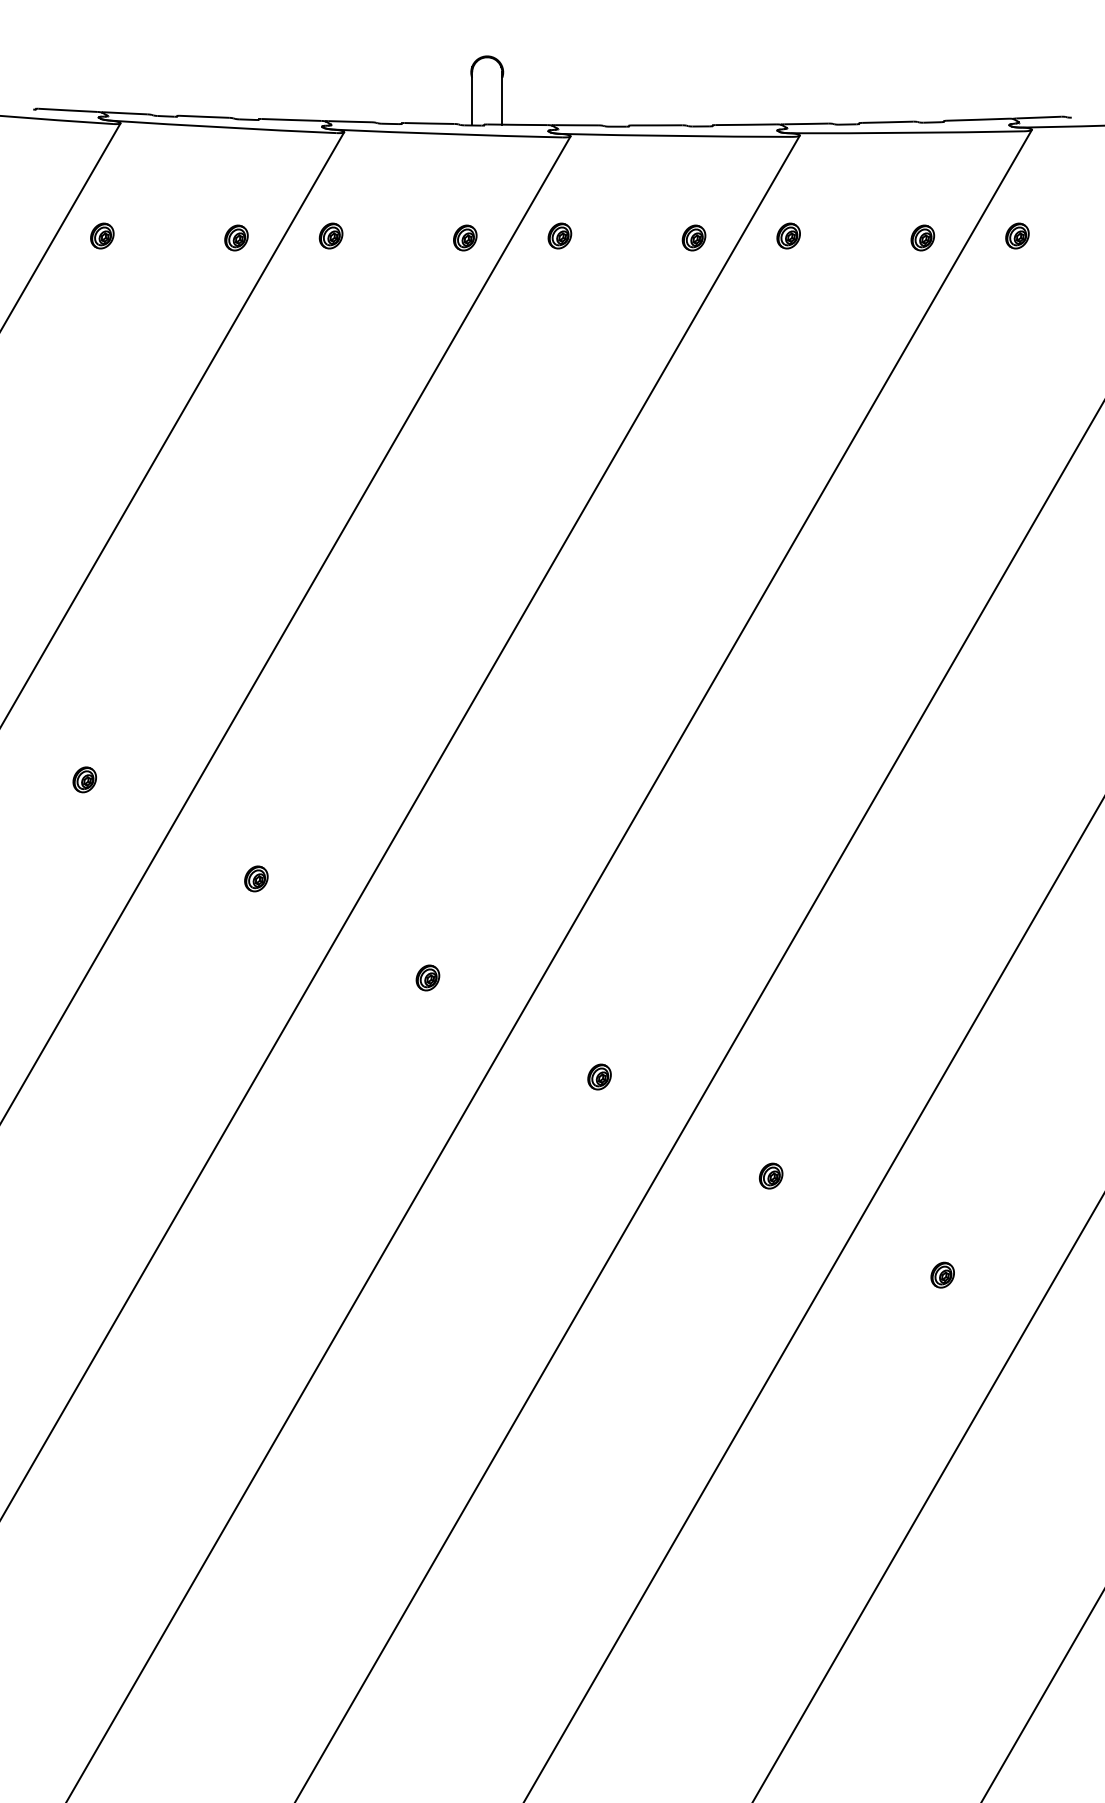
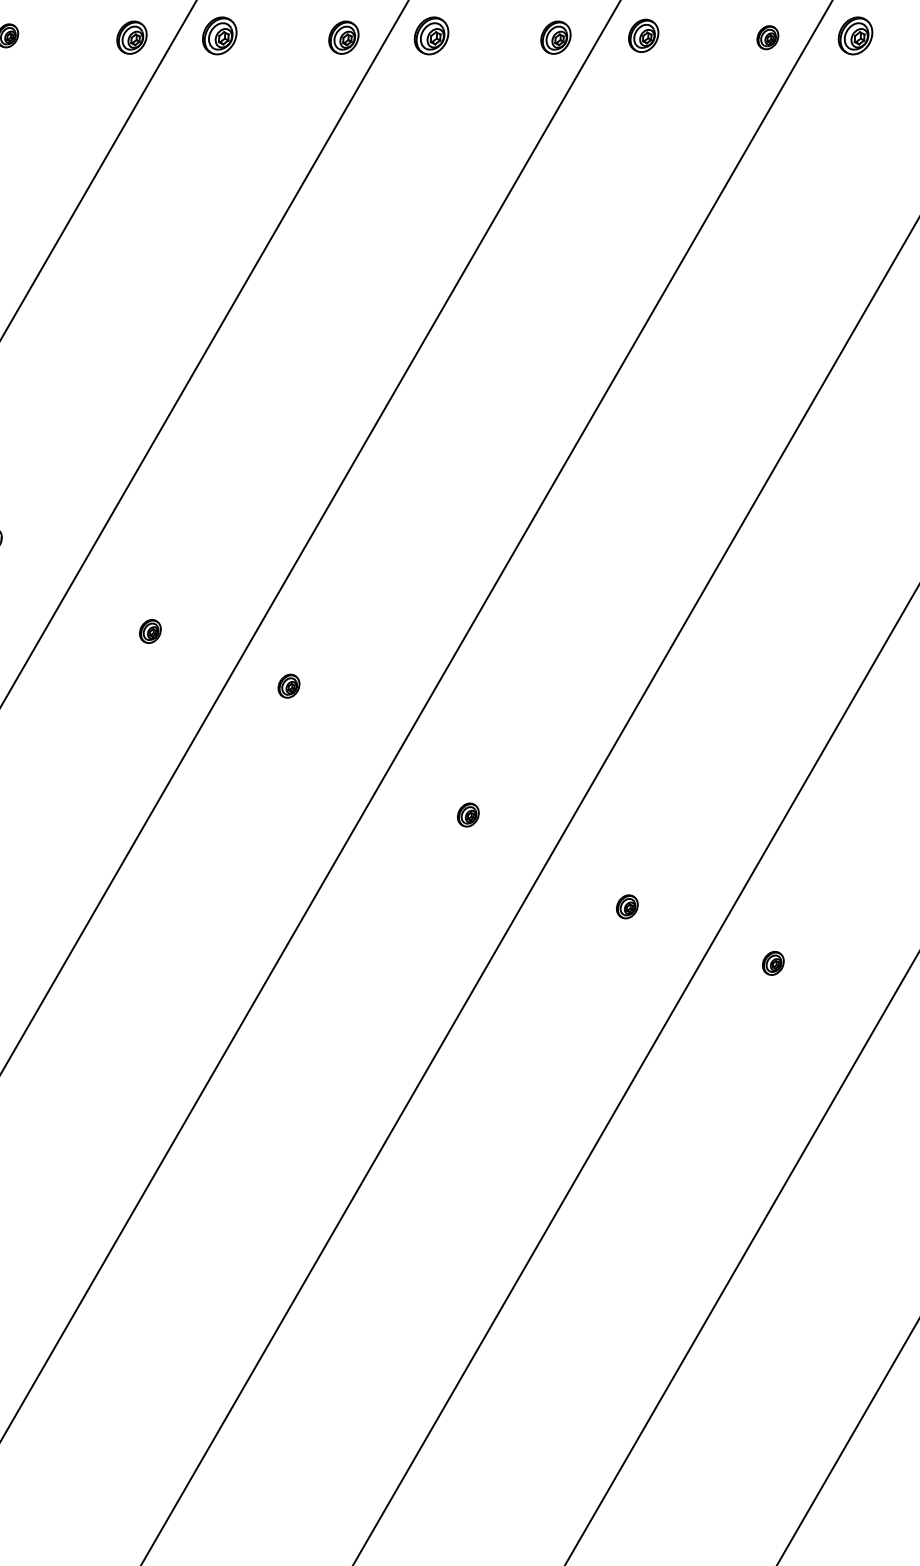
part: (330, 235) -> (219, 35), size x1.6
part: (559, 235) -> (431, 35), size x1.6
part: (788, 235) -> (643, 35), size x1.4
part: (1017, 235) -> (855, 35), size x1.6
part: (236, 237) -> (131, 37), size x1.4
part: (465, 237) -> (344, 37), size x1.4
part: (693, 237) -> (555, 37), size x1.4
part: (427, 977) -> (288, 685), moved
part: (942, 1274) -> (773, 962), moved

